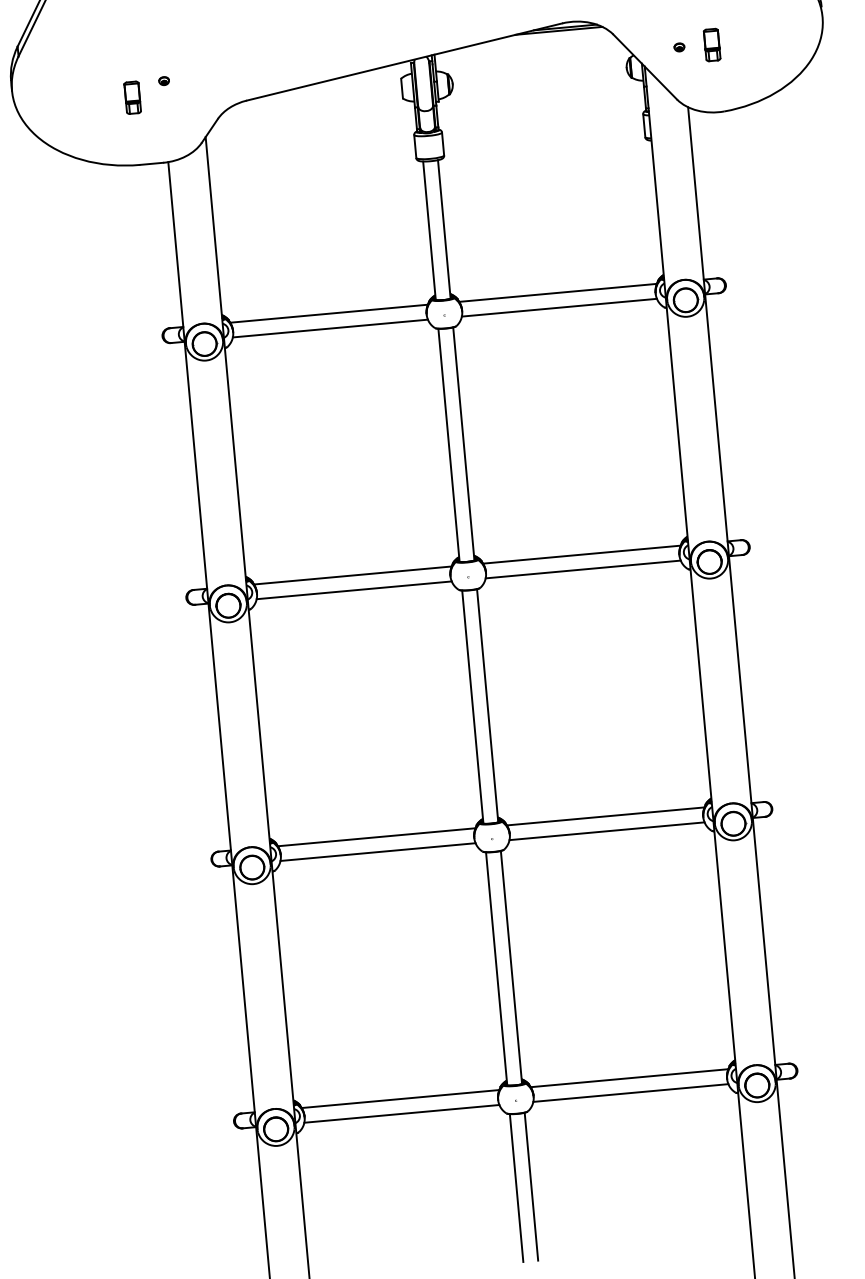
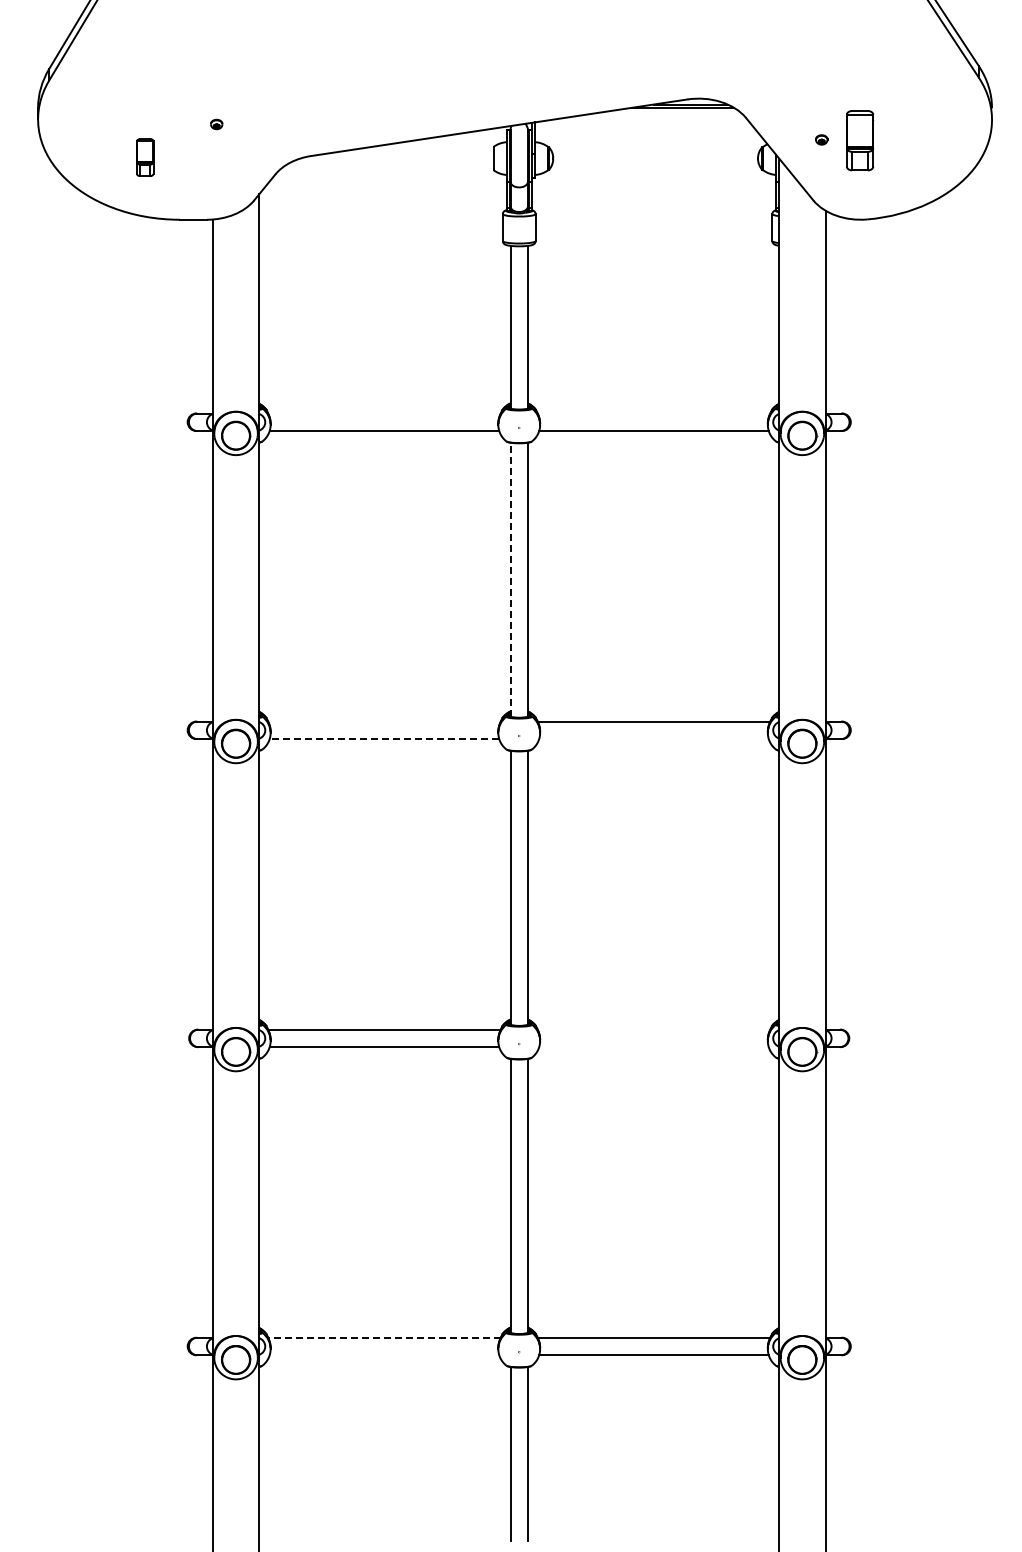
part: (712, 44) -> (860, 140), size x1.6
part: (132, 97) -> (145, 157), moved
line: (557, 292) -> (653, 413), removed
line: (329, 313) -> (384, 413), removed
line: (448, 444) -> (510, 579), solid -> dashed
line: (582, 569) -> (653, 739), removed
line: (352, 575) -> (384, 721), removed
line: (354, 590) -> (384, 739), solid -> dashed
line: (605, 816) -> (653, 1029), removed
line: (606, 831) -> (653, 1047), removed
line: (399, 1098) -> (383, 1337), solid -> dashed
line: (401, 1114) -> (384, 1355), removed

